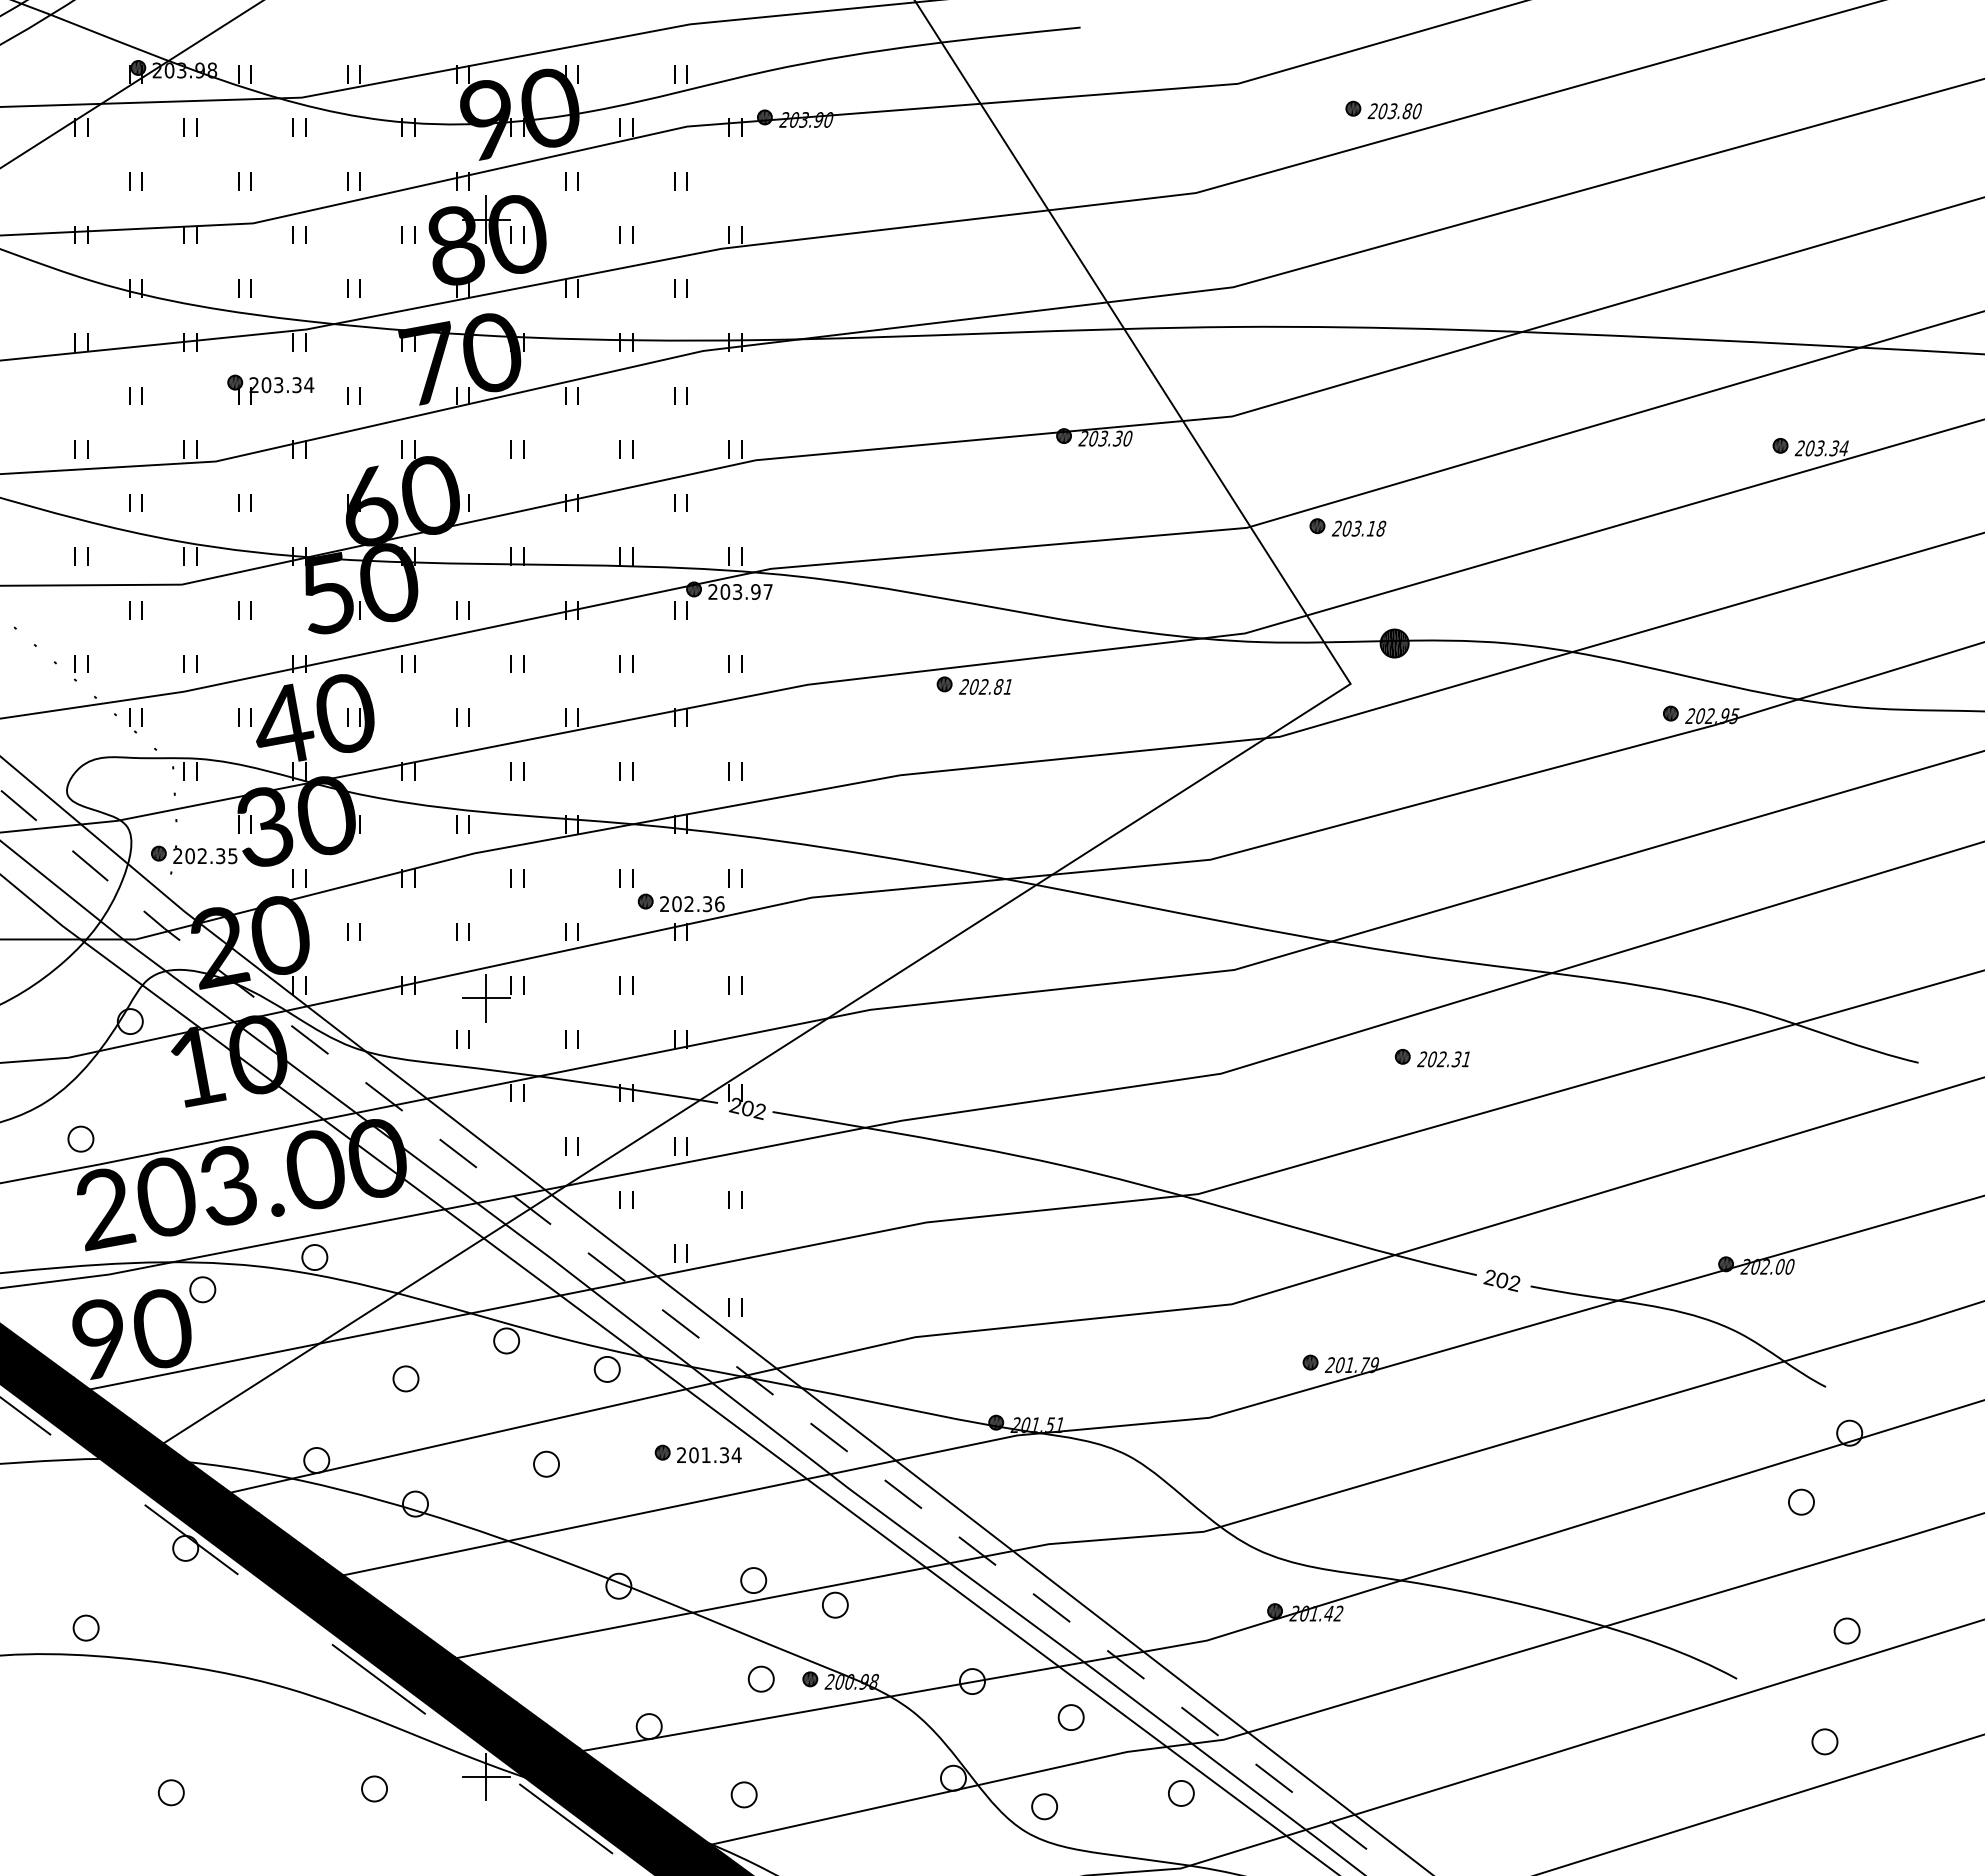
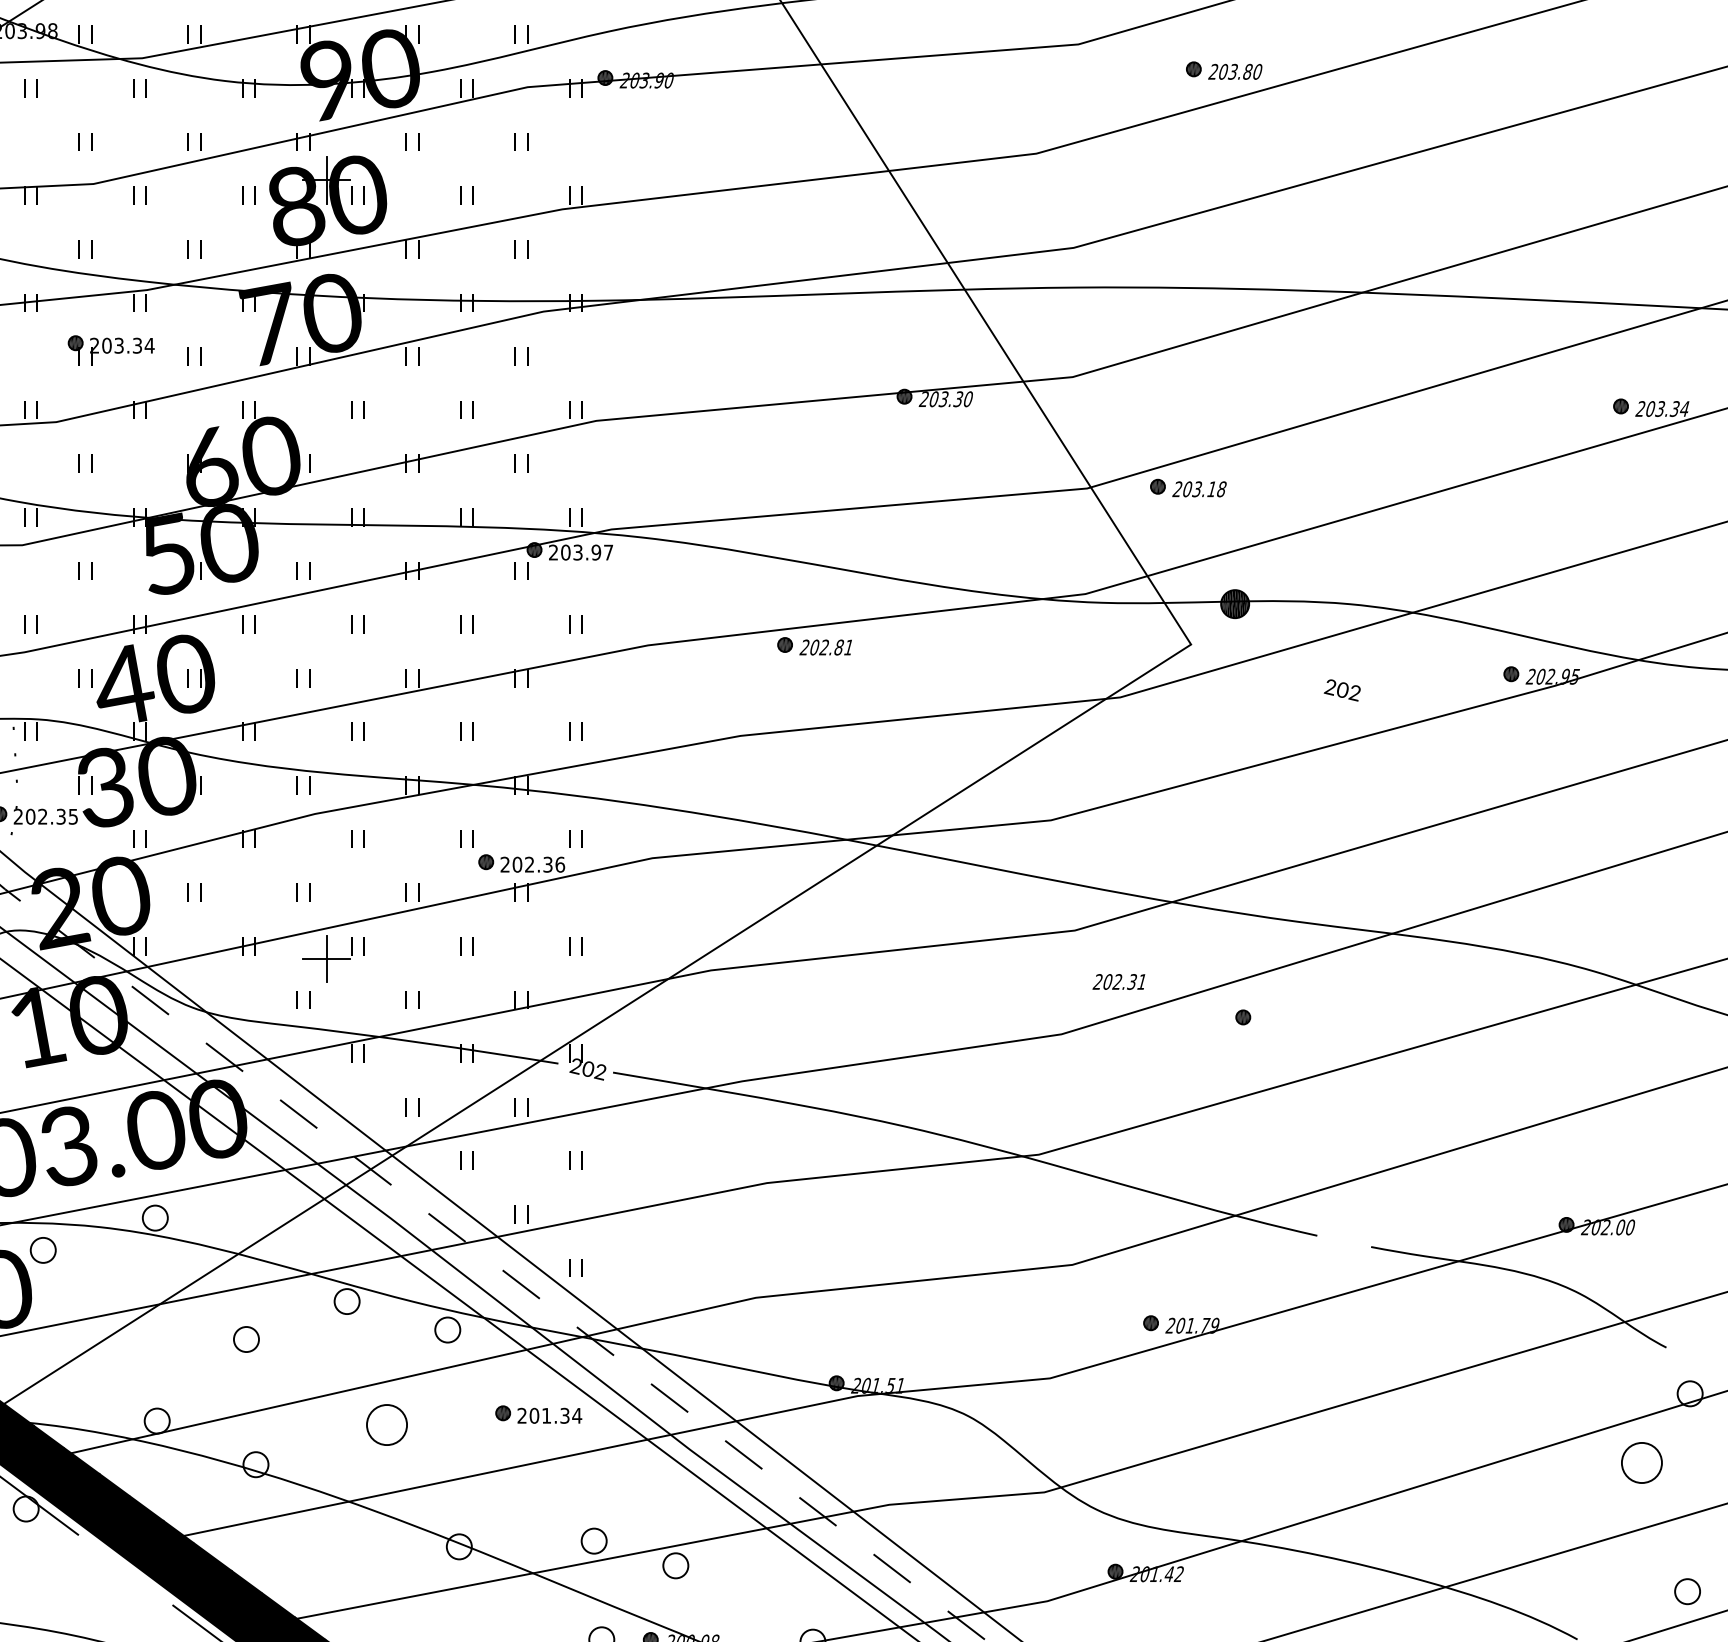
text: (1443, 1059) -> (1118, 982), moved
text: (1501, 1280) -> (1341, 690), moved
circle: (546, 1463) -> (386, 1424), size x1.6
circle: (1801, 1501) -> (1641, 1462), size x1.6

